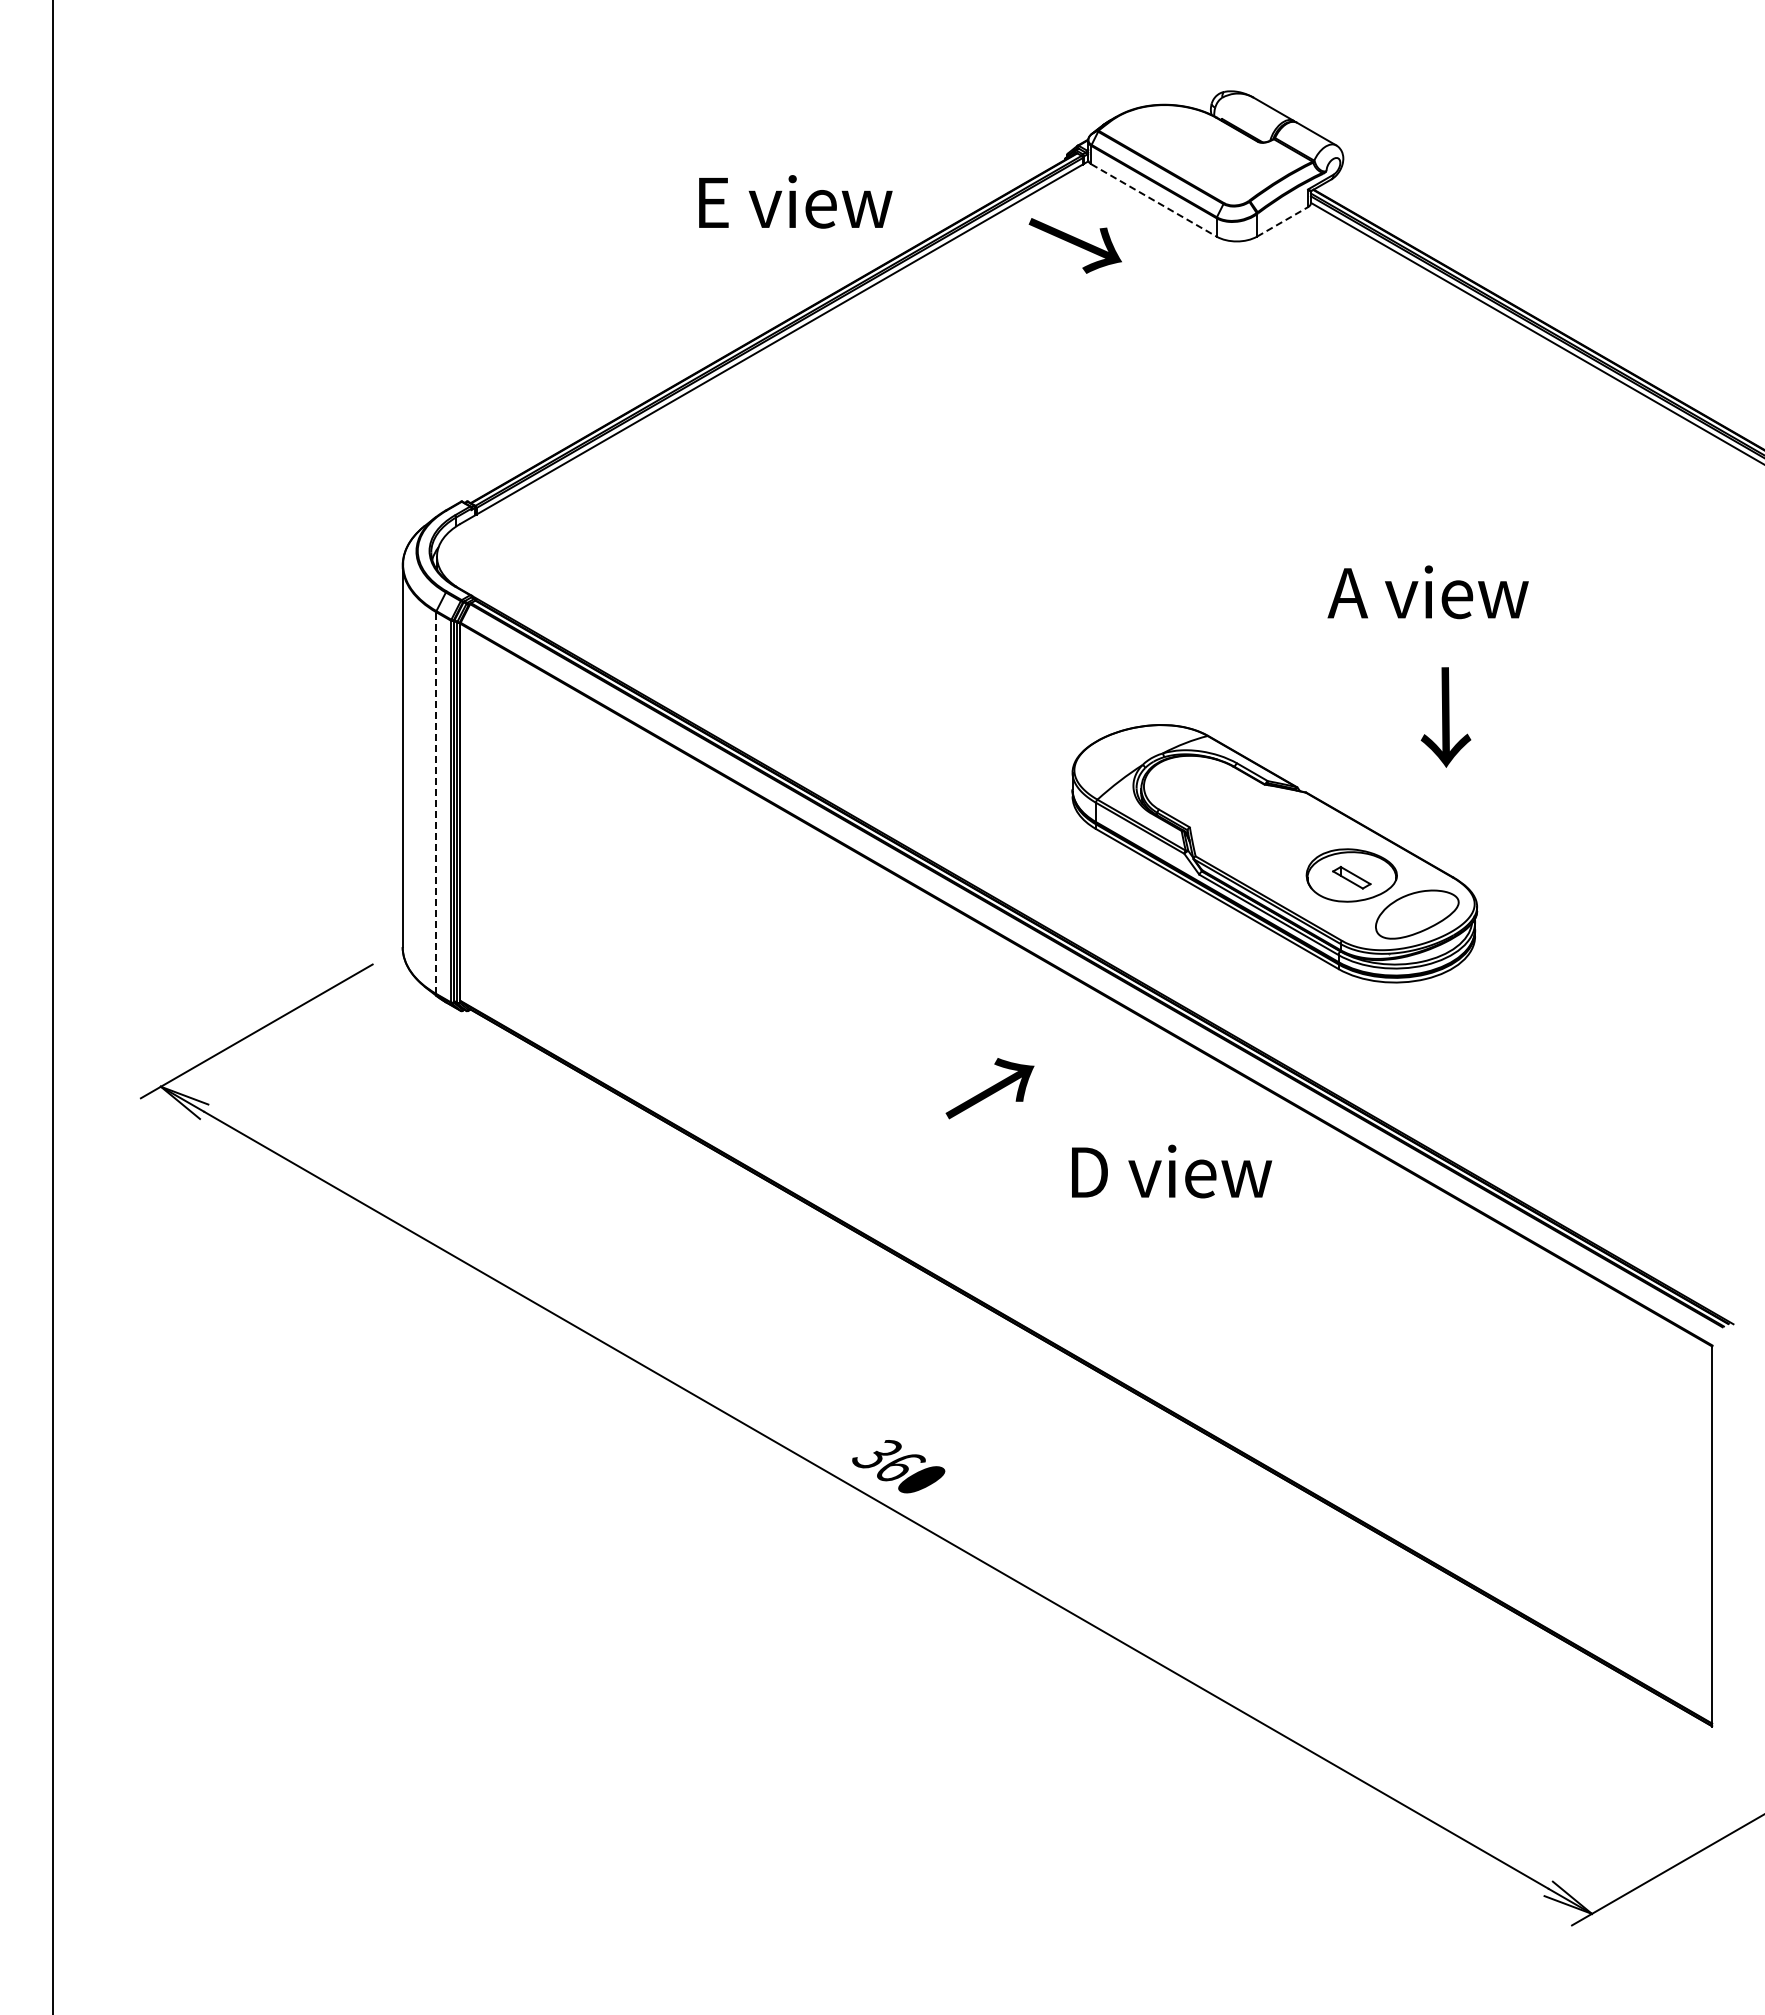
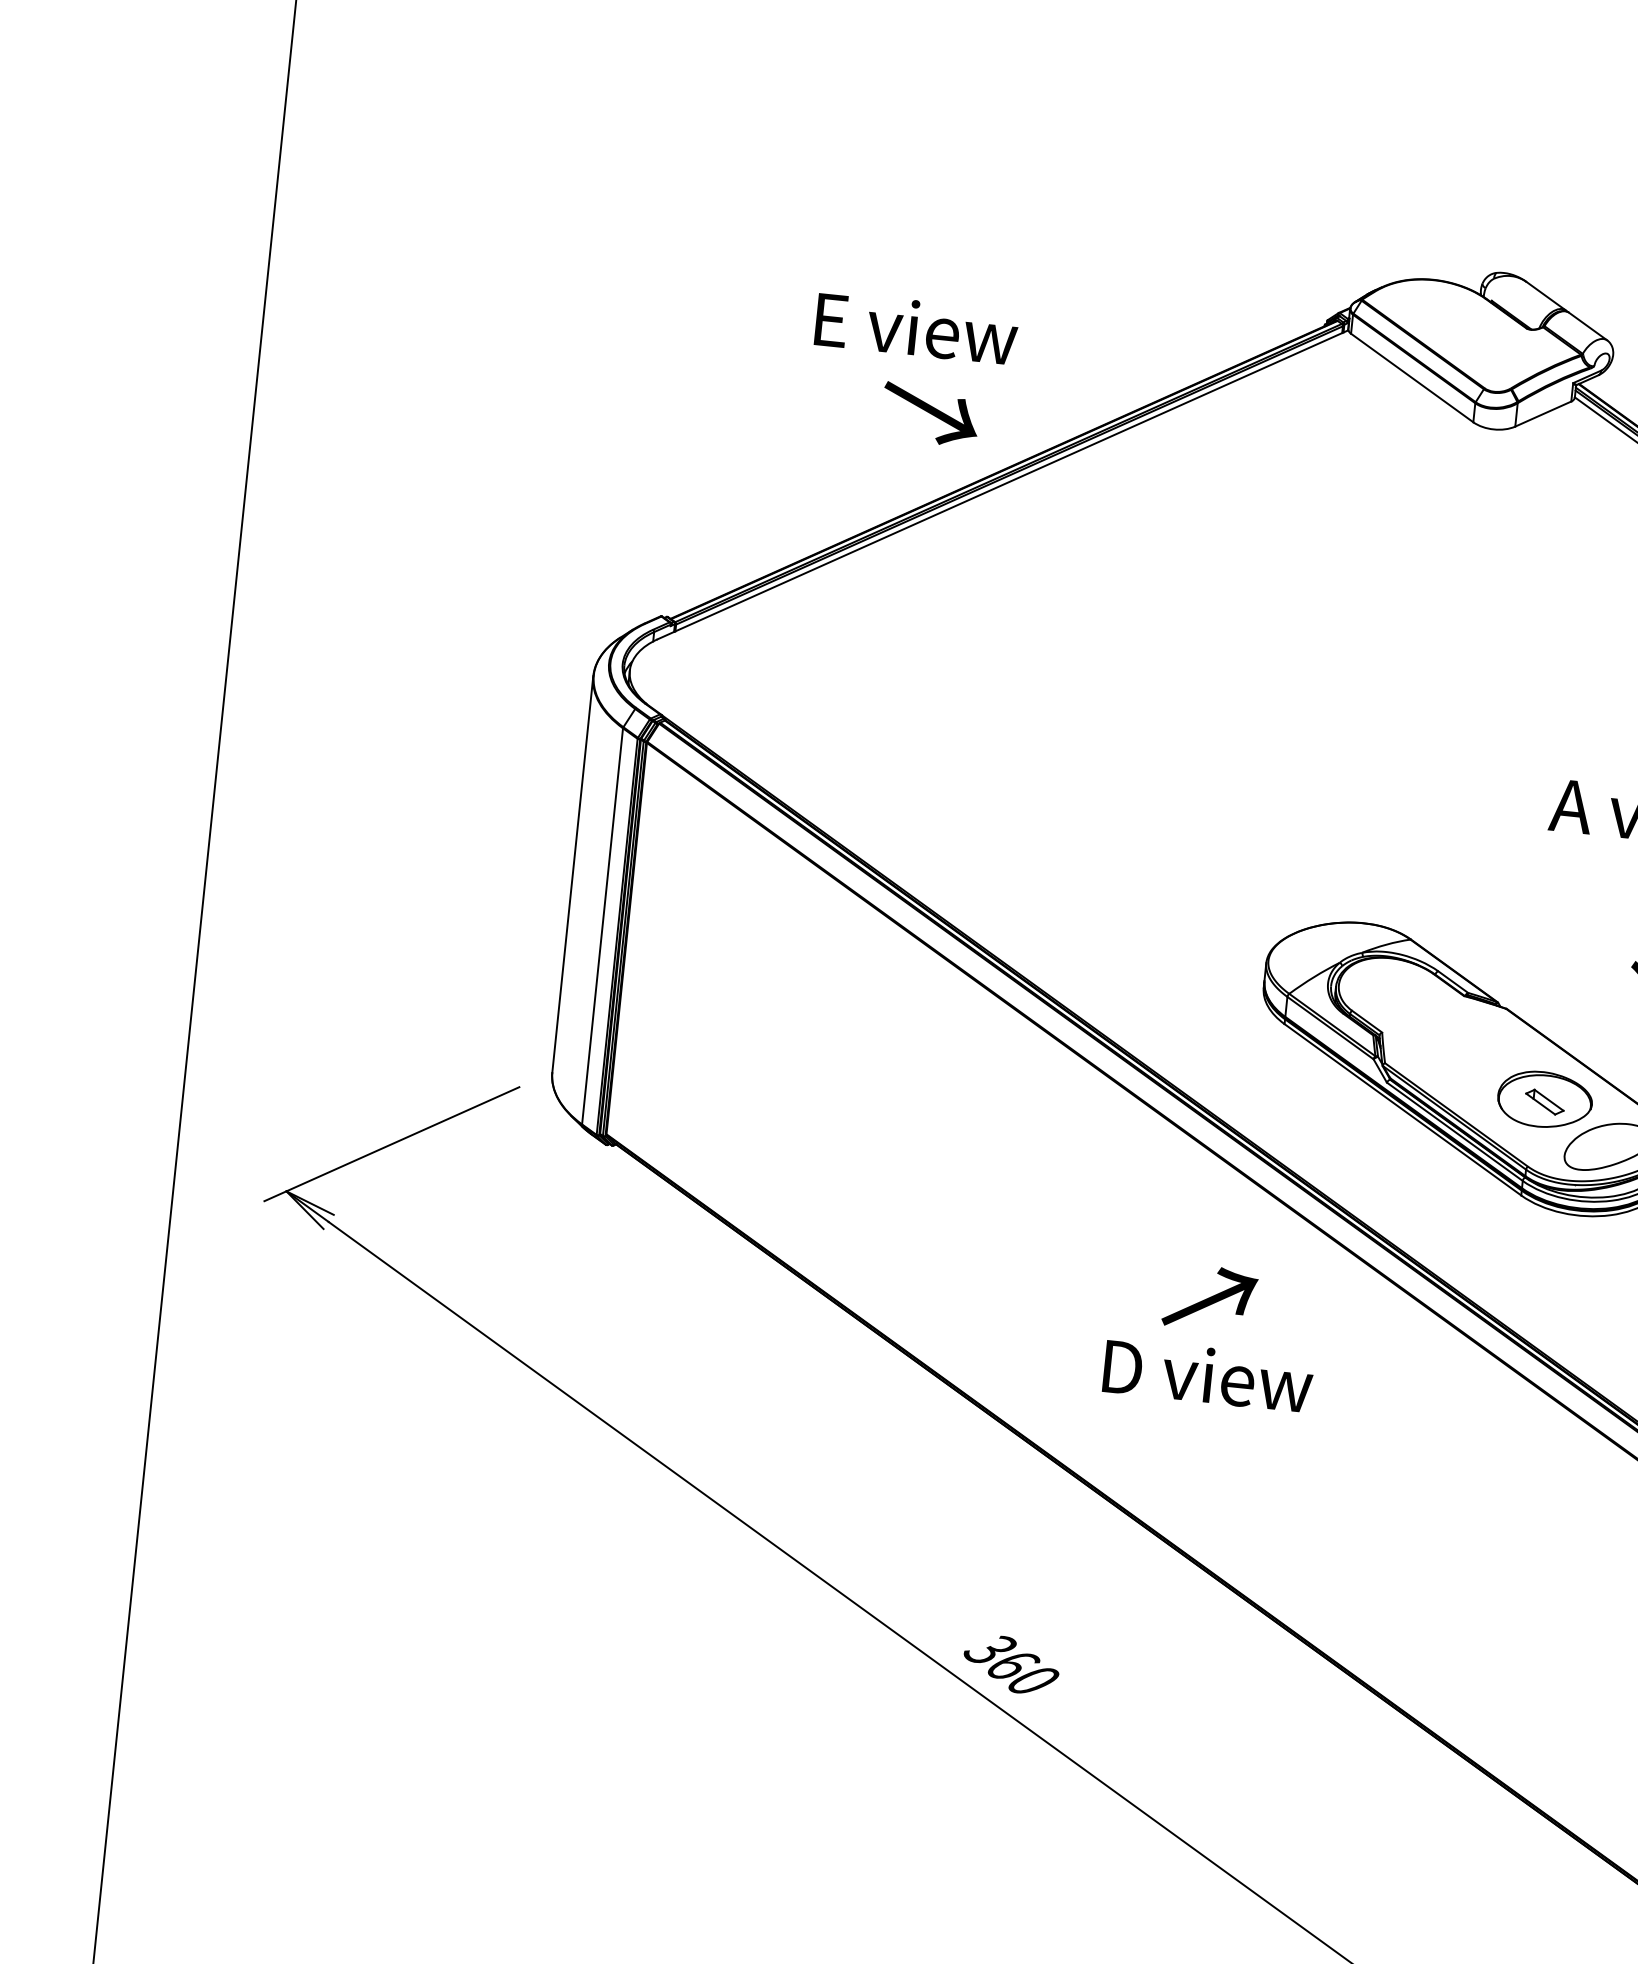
line: (1154, 200) -> (1412, 378), dashed -> solid
text: (795, 201) -> (916, 327), moved
line: (1282, 221) -> (1543, 413), dashed -> solid
text: (1074, 245) -> (929, 414), moved
line: (436, 803) -> (602, 926), dashed -> solid
text: (989, 1088) -> (1209, 1298), moved
text: (1172, 1171) -> (1208, 1375), moved

